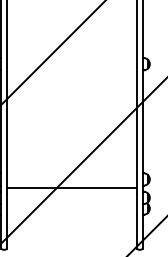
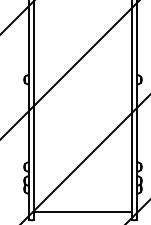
line: (71, 188) -> (82, 212), moved

